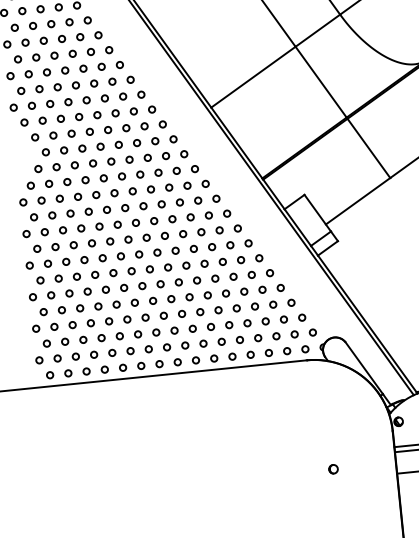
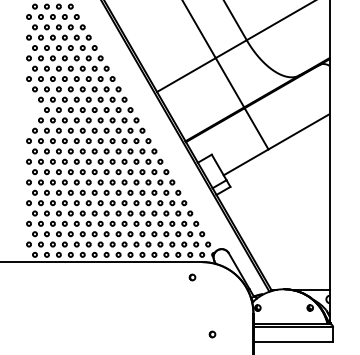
part: (294, 385) -> (192, 277), added

